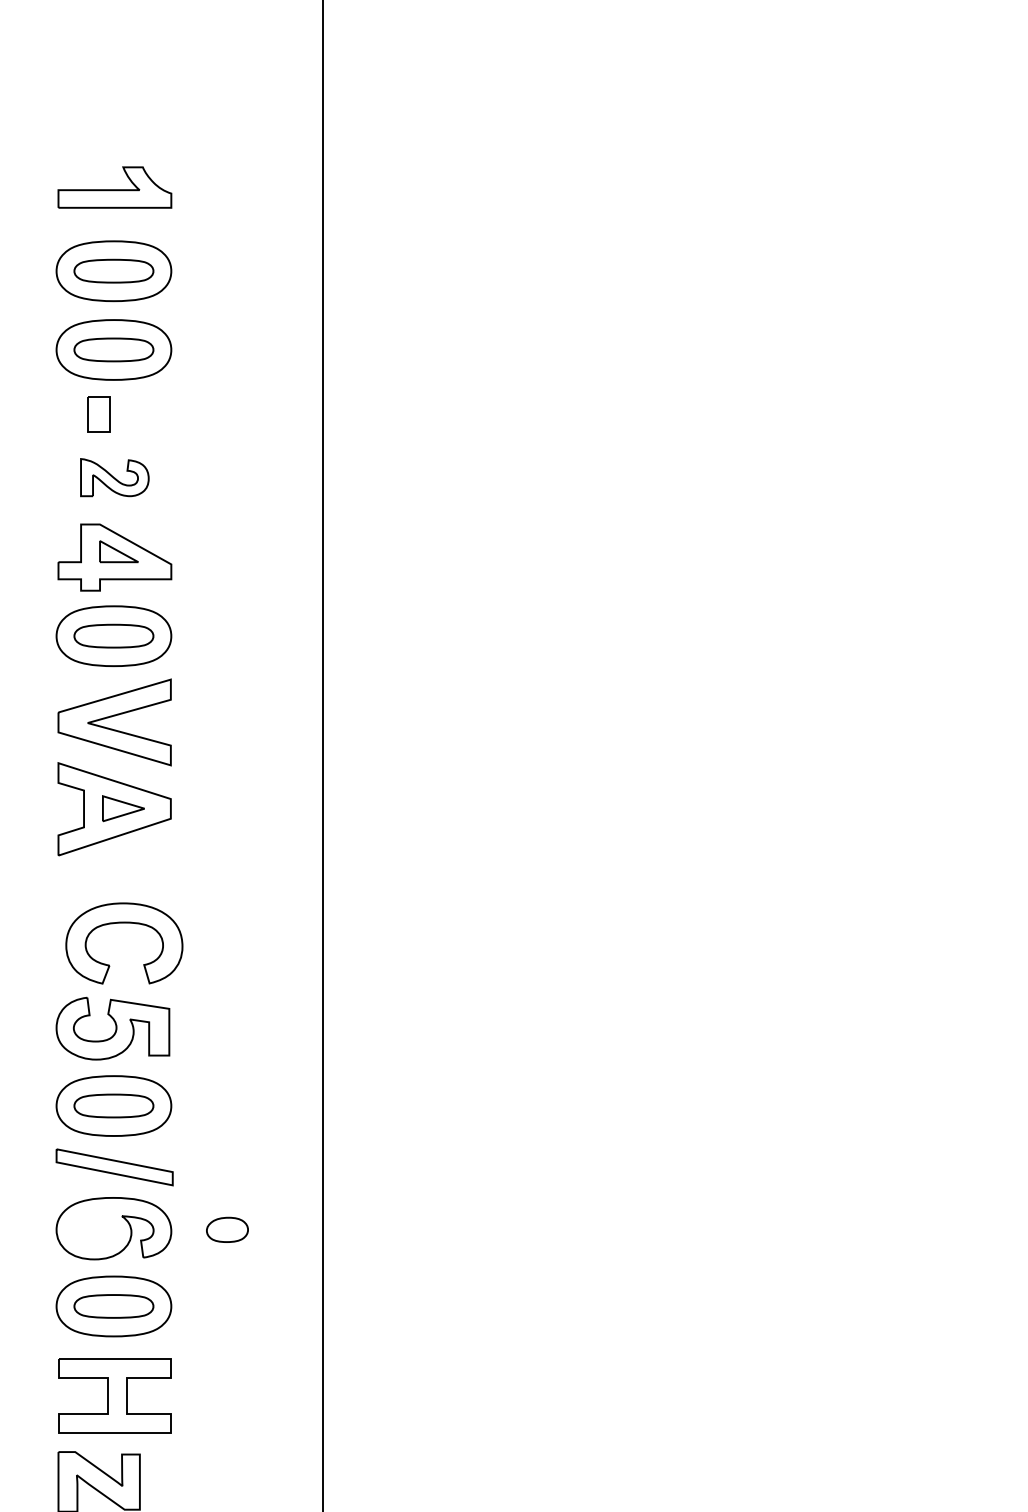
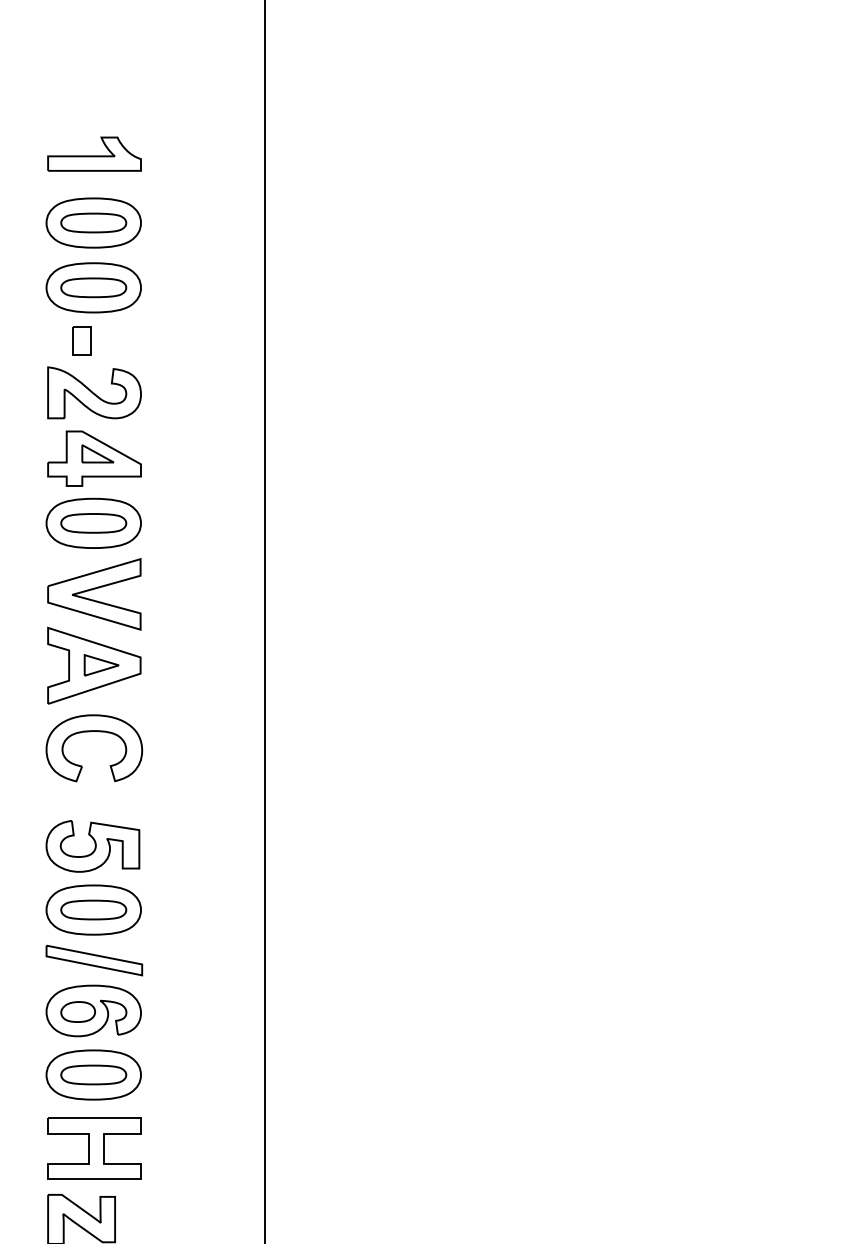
part: (114, 477) -> (94, 392), size x1.67
part: (118, 924) -> (89, 732), moved
part: (226, 1229) -> (77, 1011), moved

